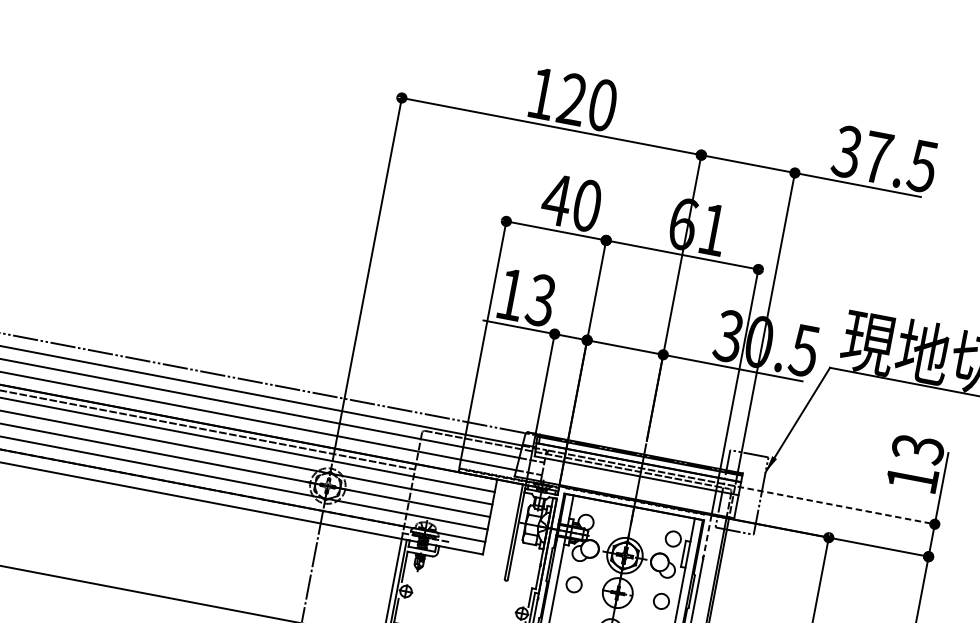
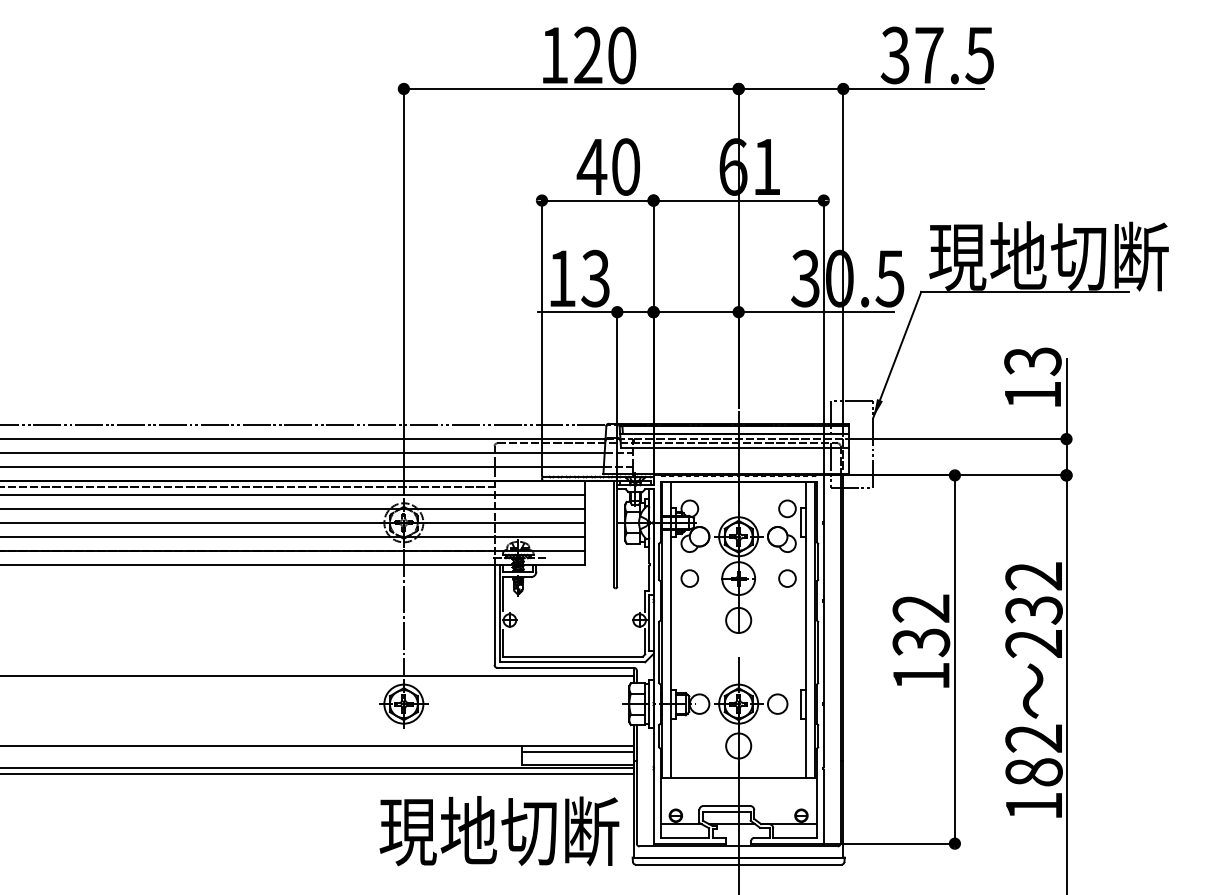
line: (837, 506) -> (957, 439), dashed -> solid
line: (707, 535) -> (823, 498), dashed -> solid

